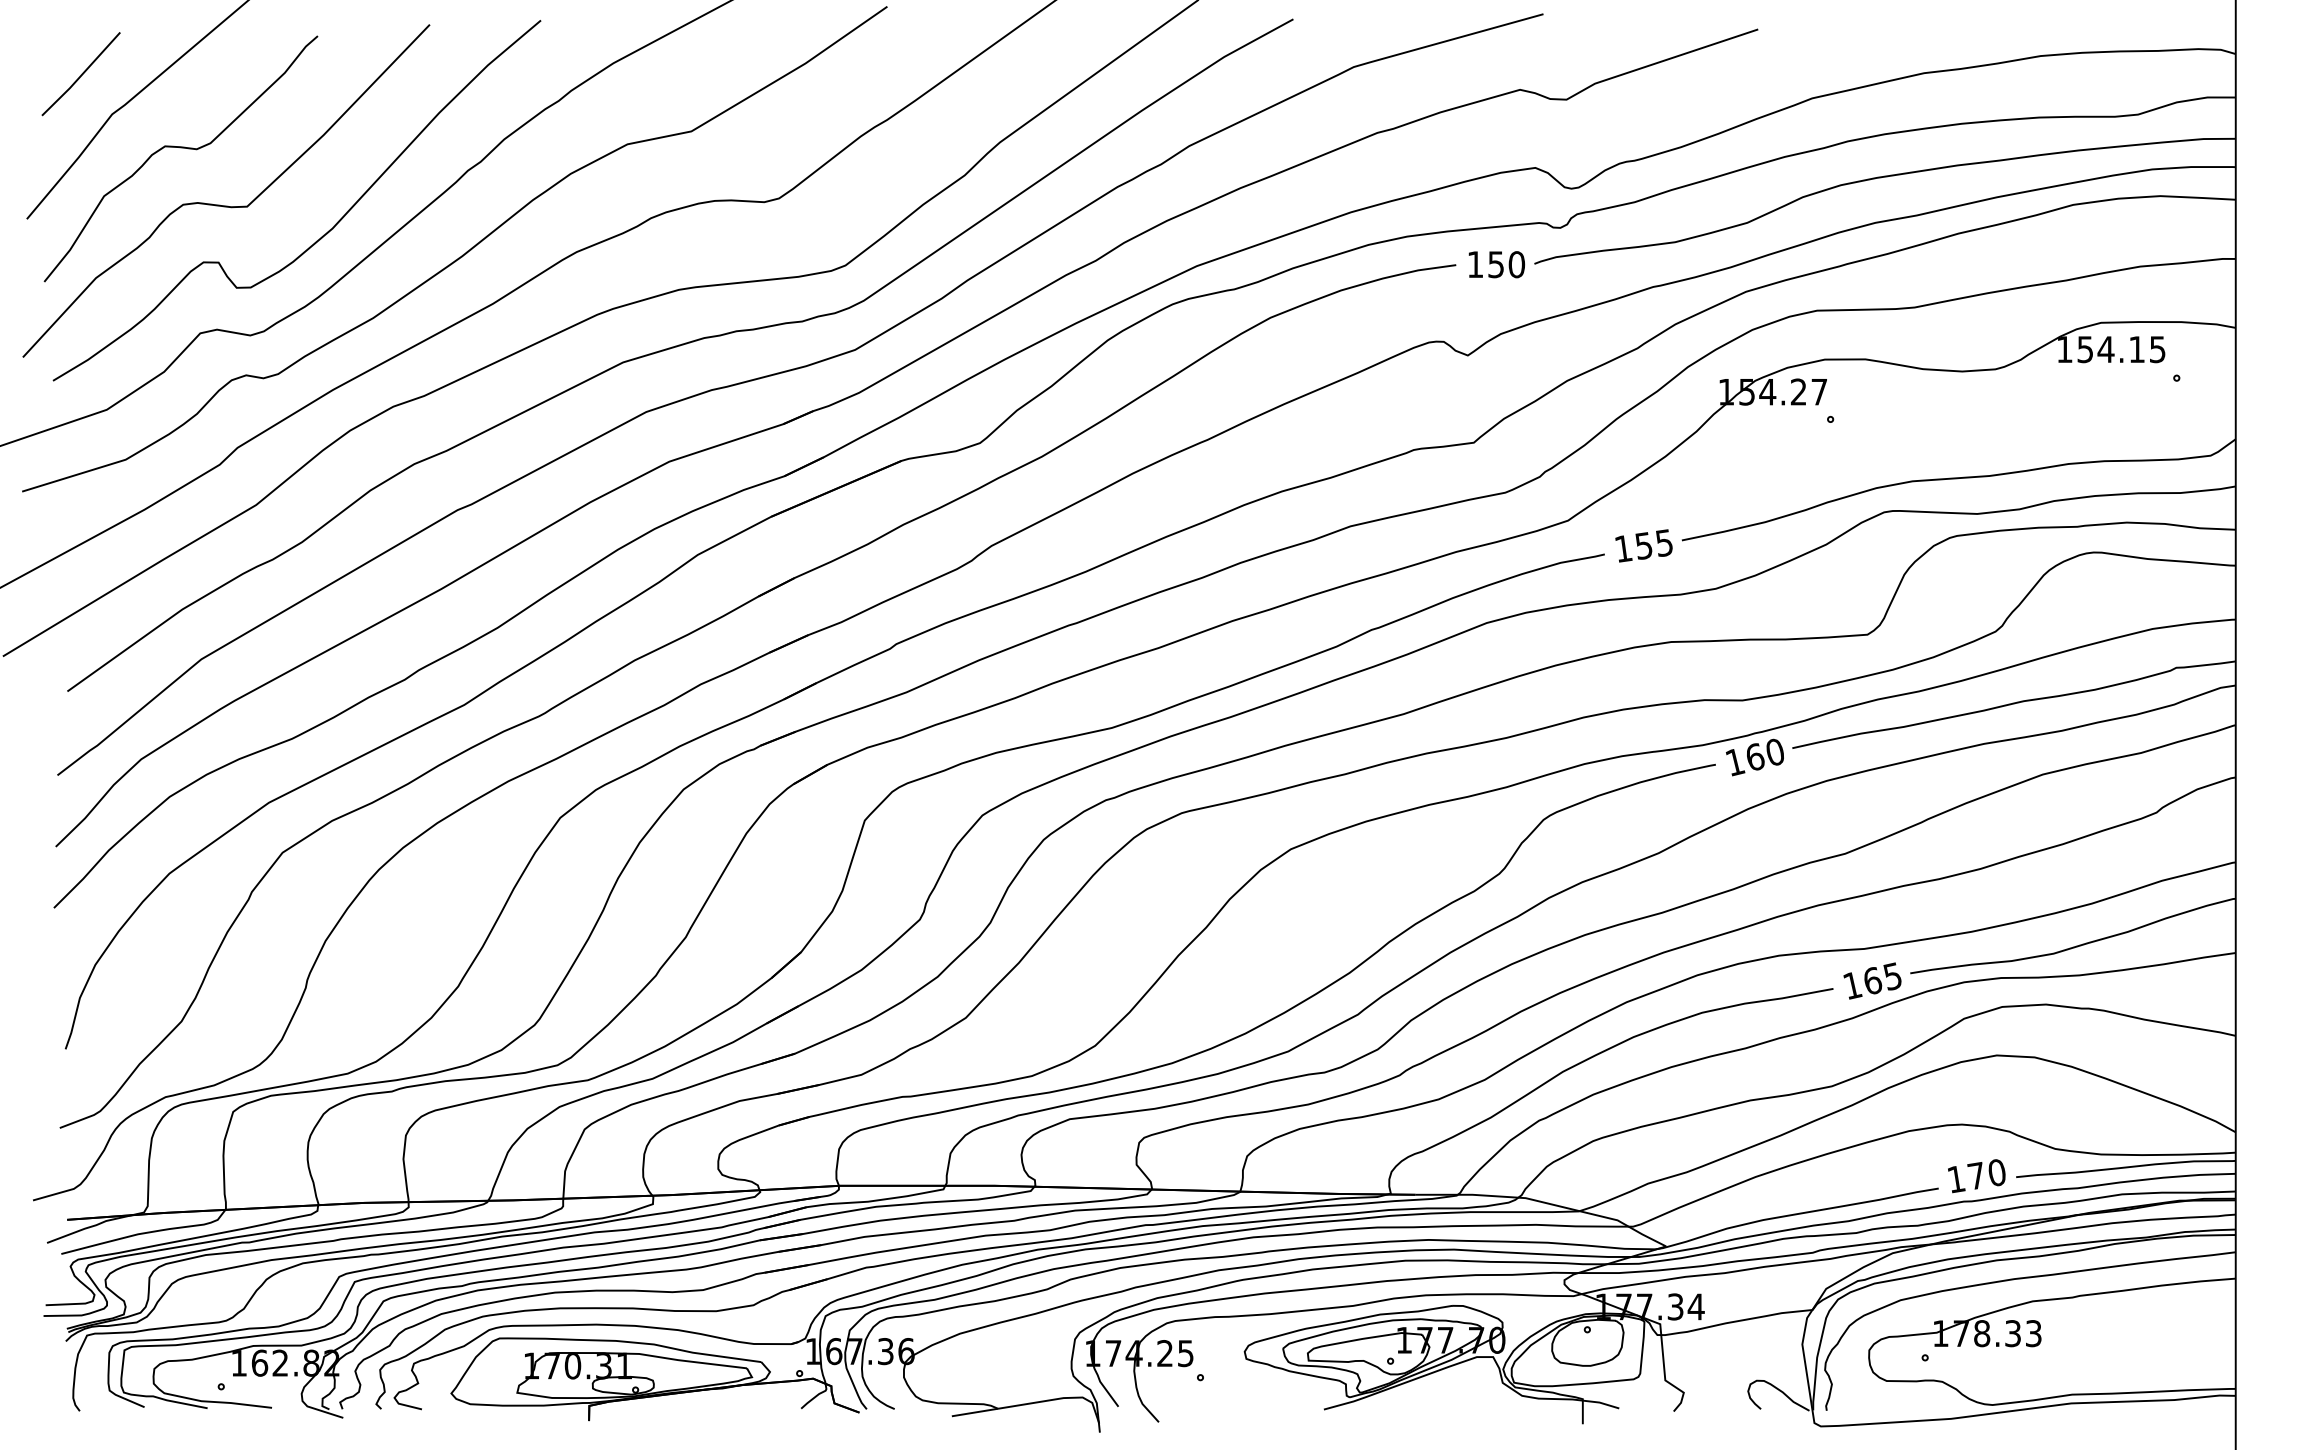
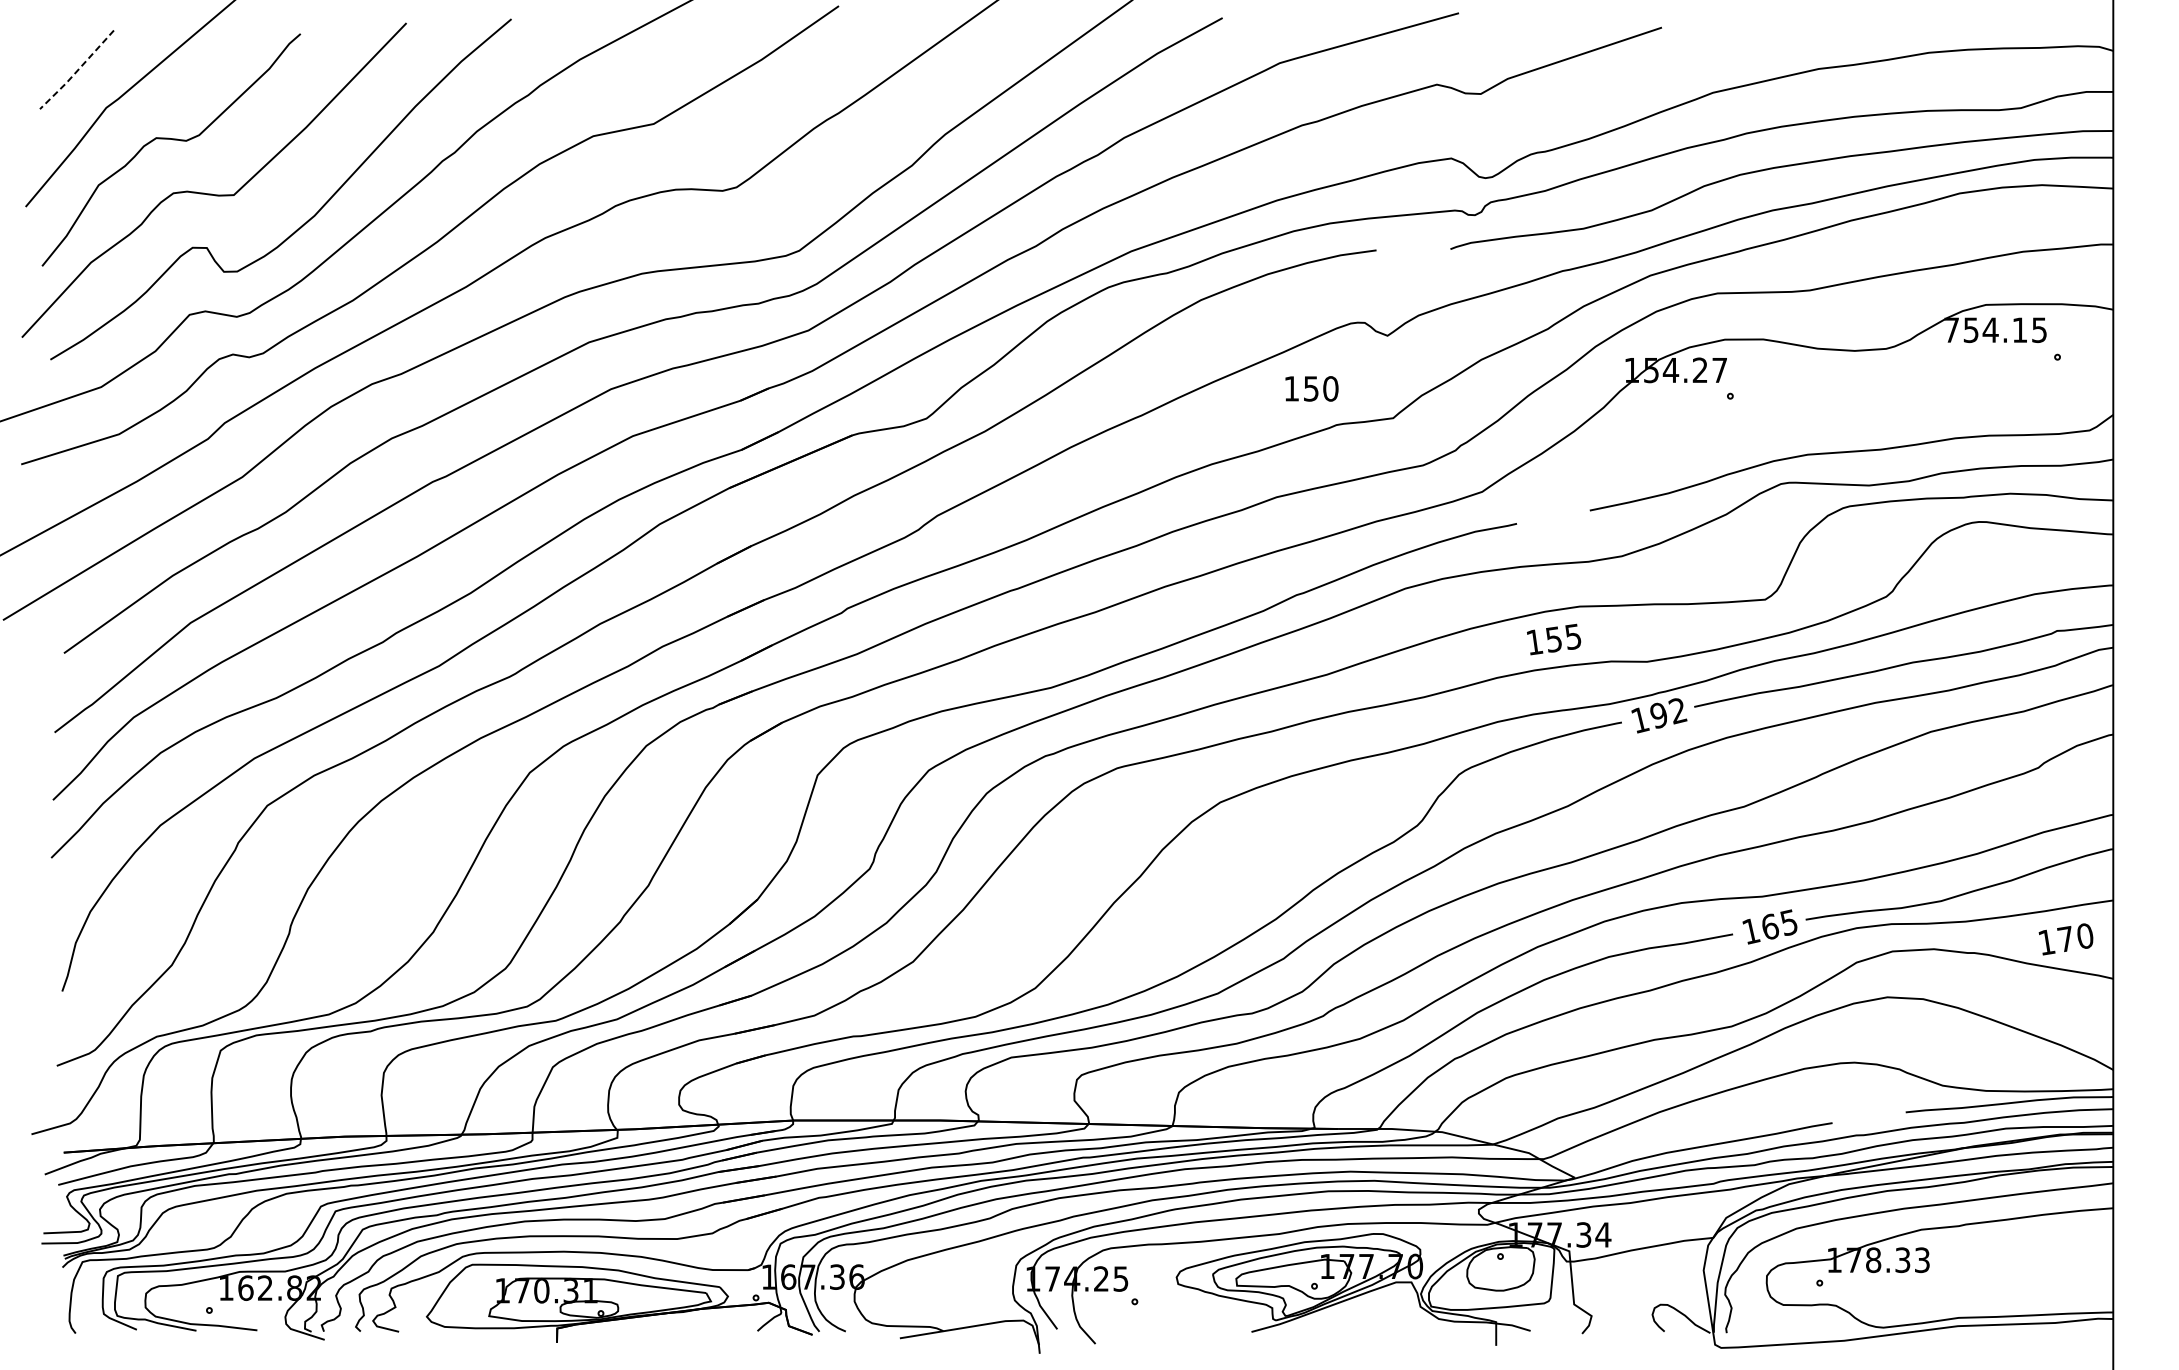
line: (81, 75) -> (77, 71), solid -> dashed
text: (1496, 264) -> (1311, 388), moved
text: (2064, 349) -> (1951, 330), 154.15 -> 754.15
text: (1643, 545) -> (1553, 639), moved
text: (1765, 754) -> (1668, 712), 160 -> 192
text: (1976, 1176) -> (2065, 939), moved

